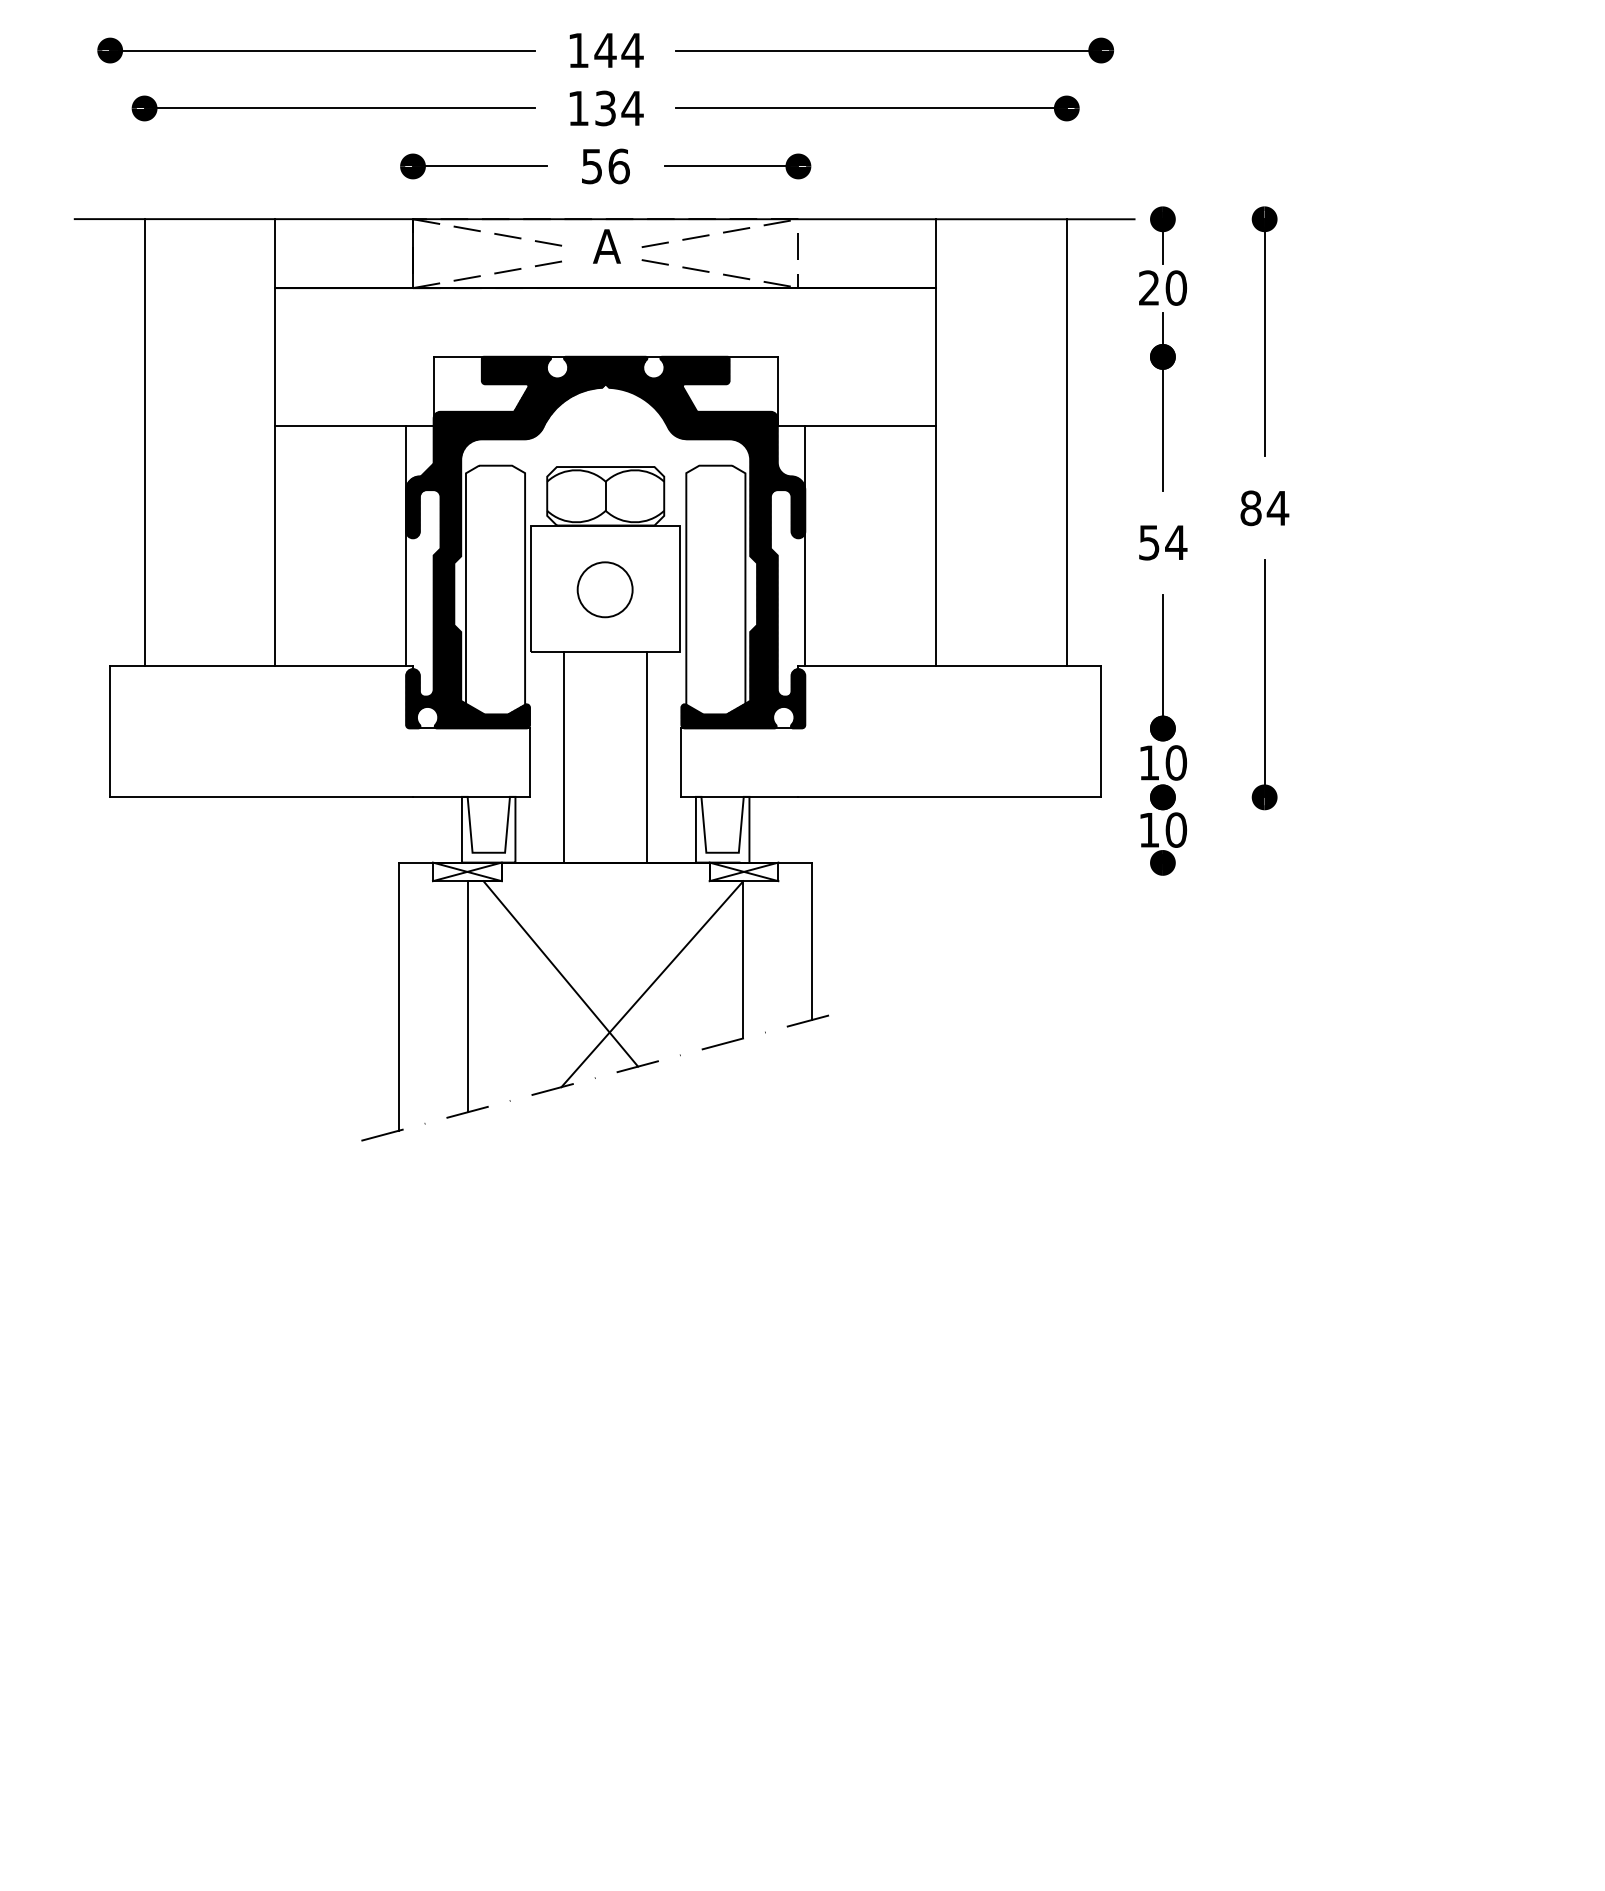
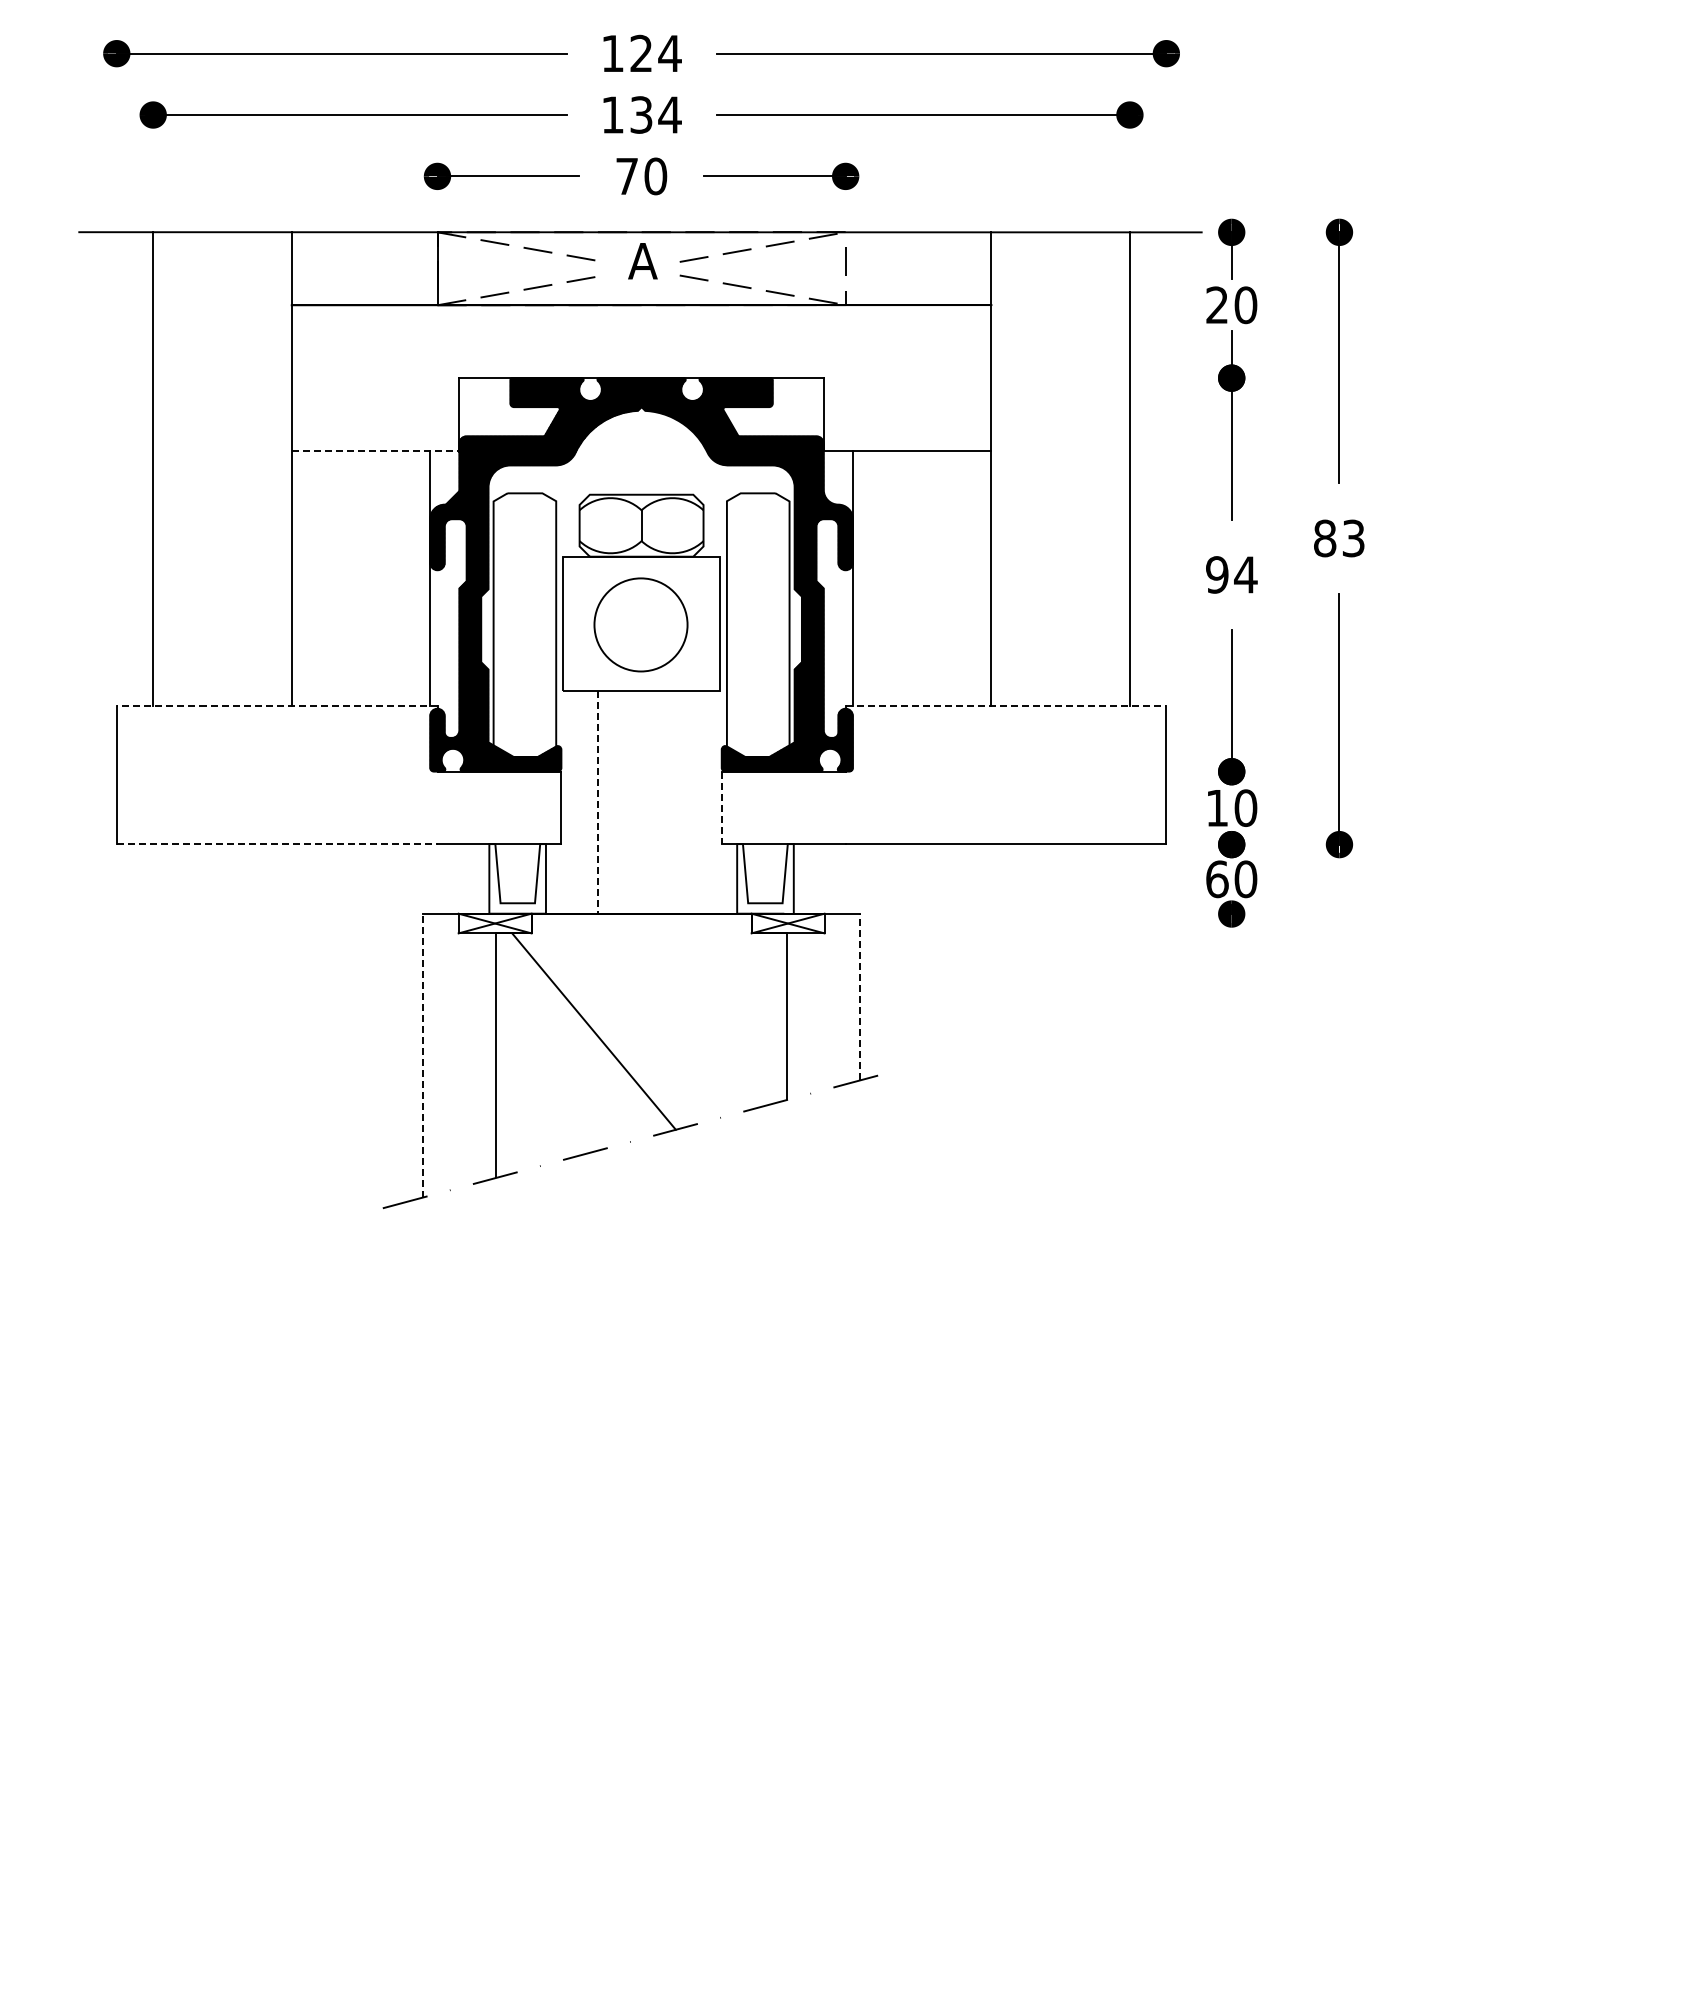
text: (605, 49) -> (641, 52), 144 -> 124
text: (605, 166) -> (641, 176), 56 -> 70
line: (354, 425) -> (375, 450), solid -> dashed
text: (1277, 508) -> (1353, 538), 84 -> 83
text: (1149, 542) -> (1217, 574), 54 -> 94
circle: (604, 589) -> (640, 624), size x1.6
line: (261, 666) -> (276, 705), solid -> dashed
line: (950, 666) -> (1006, 705), solid -> dashed
line: (564, 757) -> (597, 802), solid -> dashed
line: (647, 757) -> (685, 802), removed
line: (681, 763) -> (721, 808), solid -> dashed
line: (261, 797) -> (277, 844), solid -> dashed
text: (1149, 830) -> (1217, 879), 10 -> 60
line: (812, 940) -> (860, 996), solid -> dashed
line: (651, 984) -> (690, 1042), removed
line: (398, 996) -> (422, 1055), solid -> dashed

